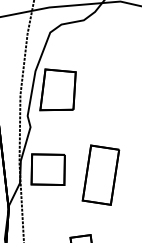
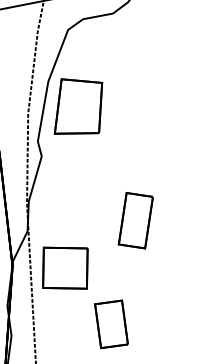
part: (48, 169) -> (65, 267), moved
part: (100, 175) -> (135, 220), size x0.7

